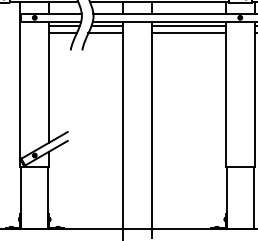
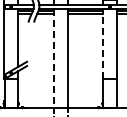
line: (224, 93) -> (102, 43), solid -> dashed
line: (122, 125) -> (53, 58), solid -> dashed

